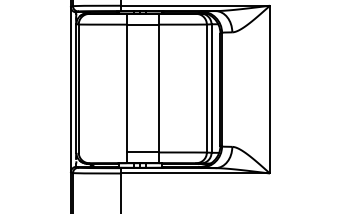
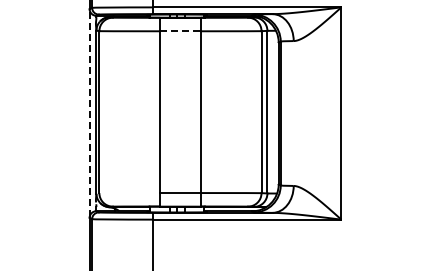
line: (143, 24) -> (181, 31), solid -> dashed
line: (70, 89) -> (89, 113), solid -> dashed

